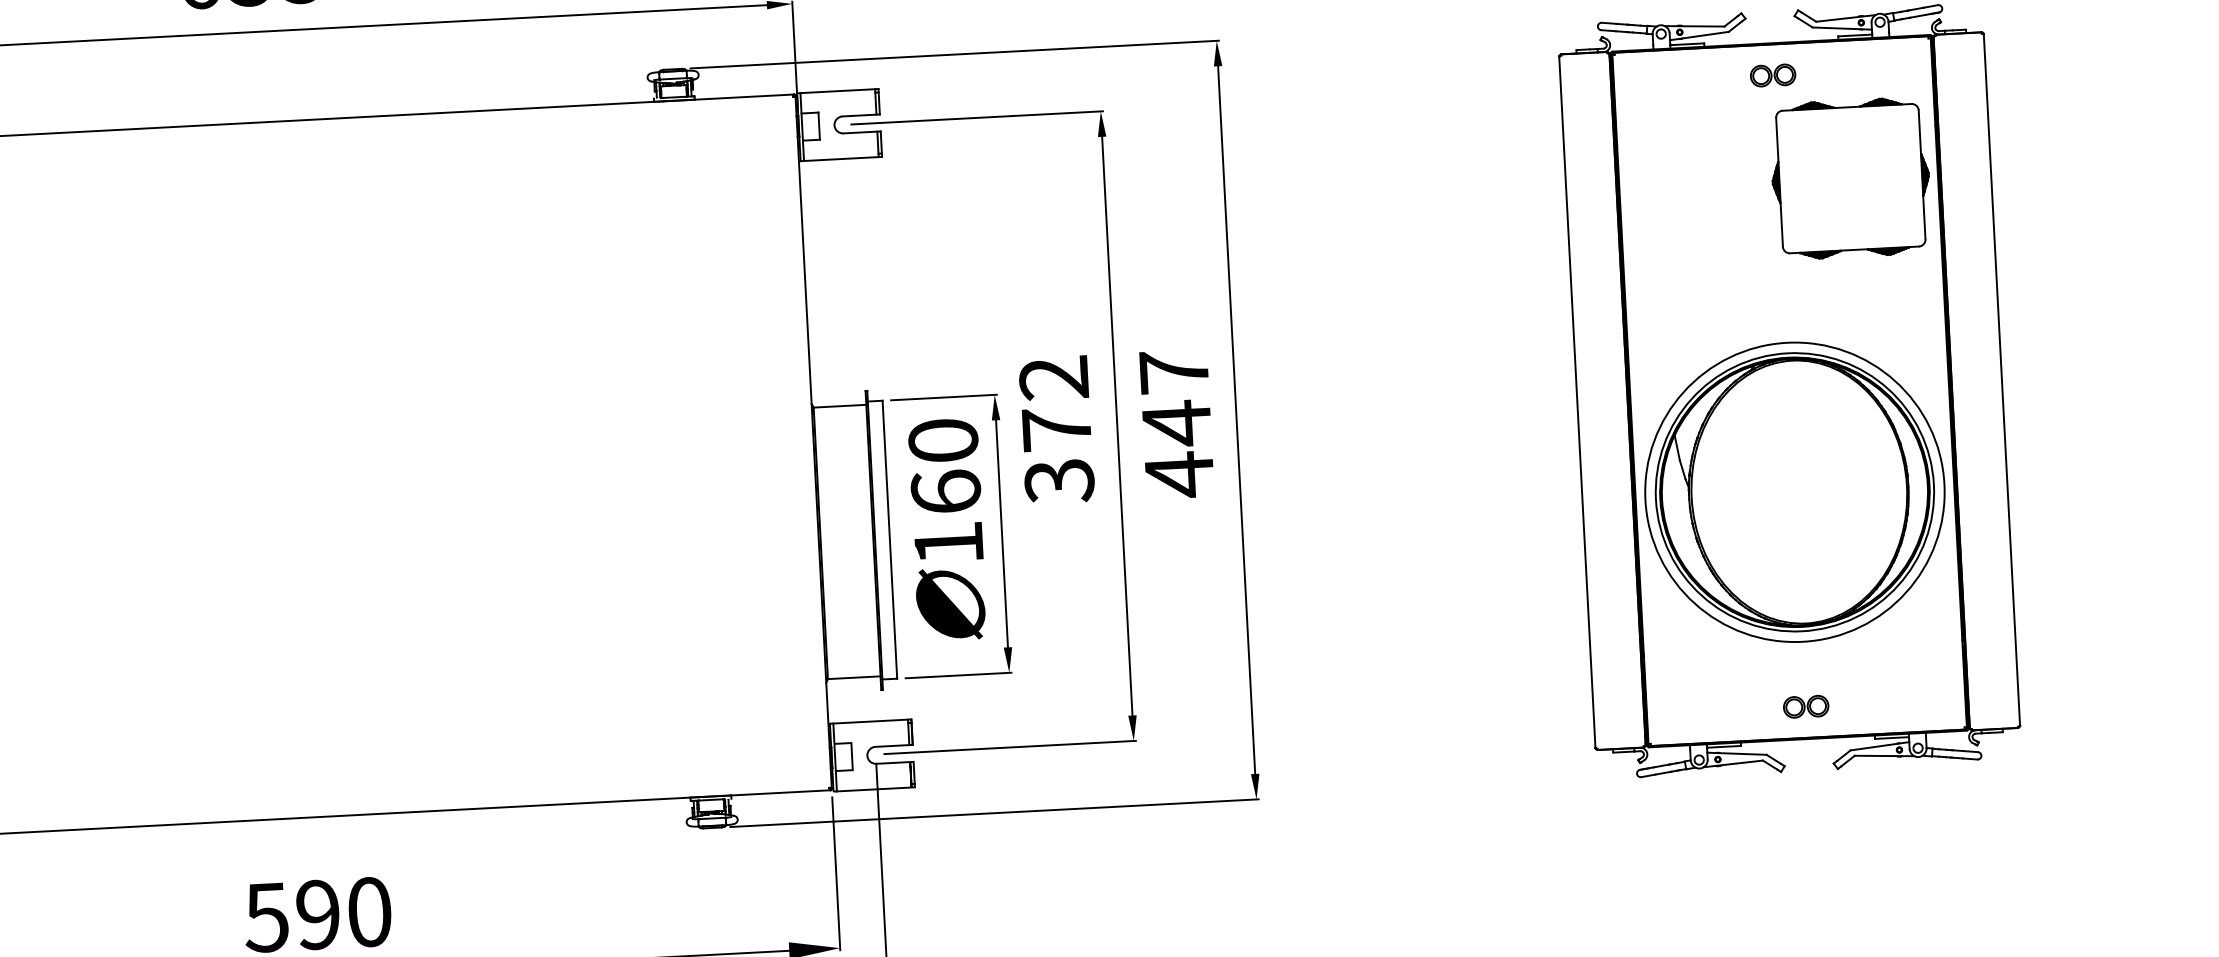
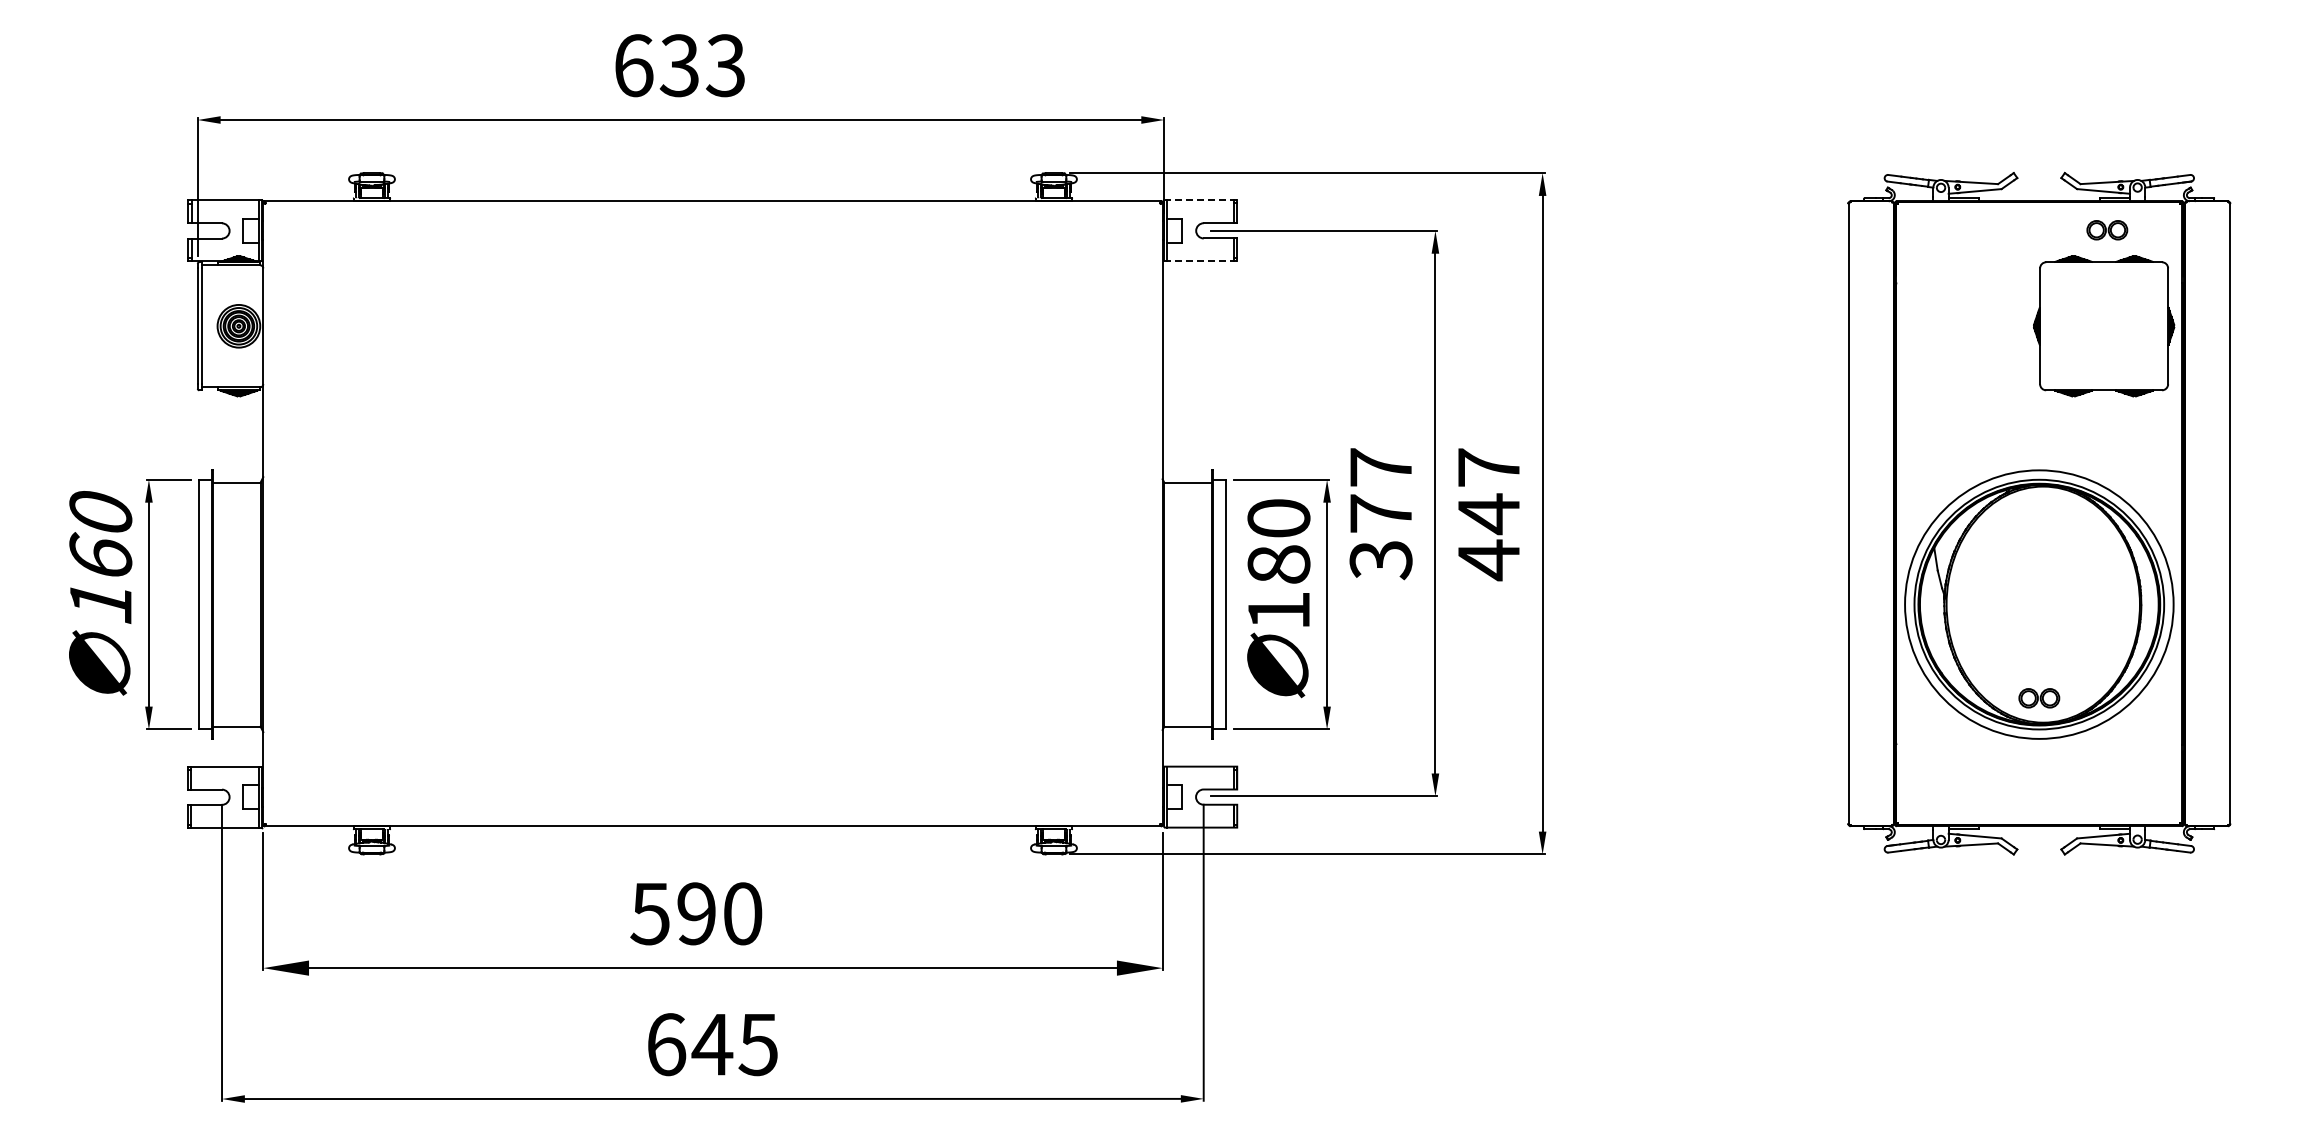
part: (1773, 75) -> (2107, 230), moved
line: (837, 91) -> (1200, 200), solid -> dashed
line: (841, 159) -> (1200, 261), solid -> dashed
text: (1053, 378) -> (1380, 467), 372 -> 377
text: (945, 492) -> (1278, 564), 160 -> 180
part: (1806, 707) -> (2039, 698), moved

